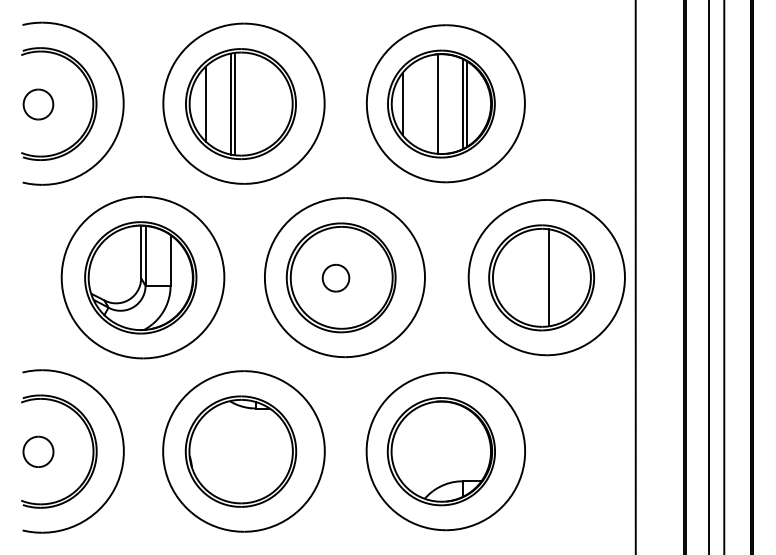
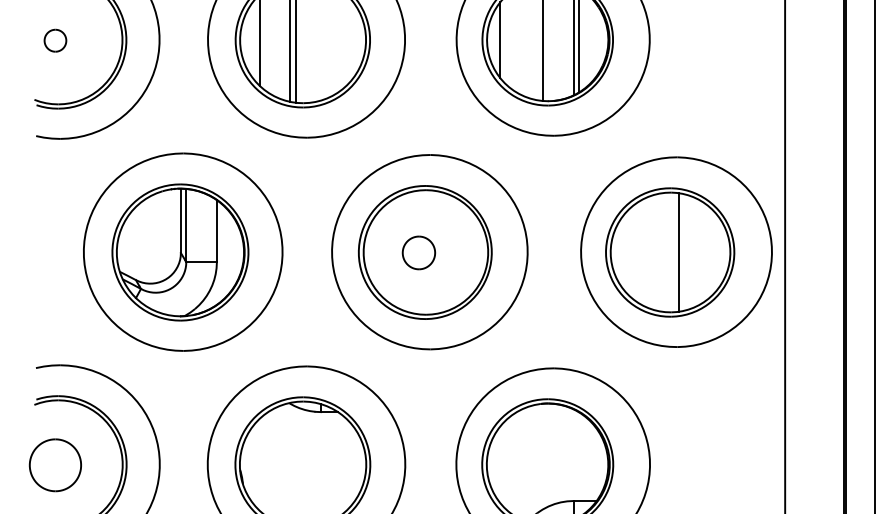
part: (38, 104) -> (55, 40), size x0.6
part: (38, 451) -> (55, 464), size x1.4

